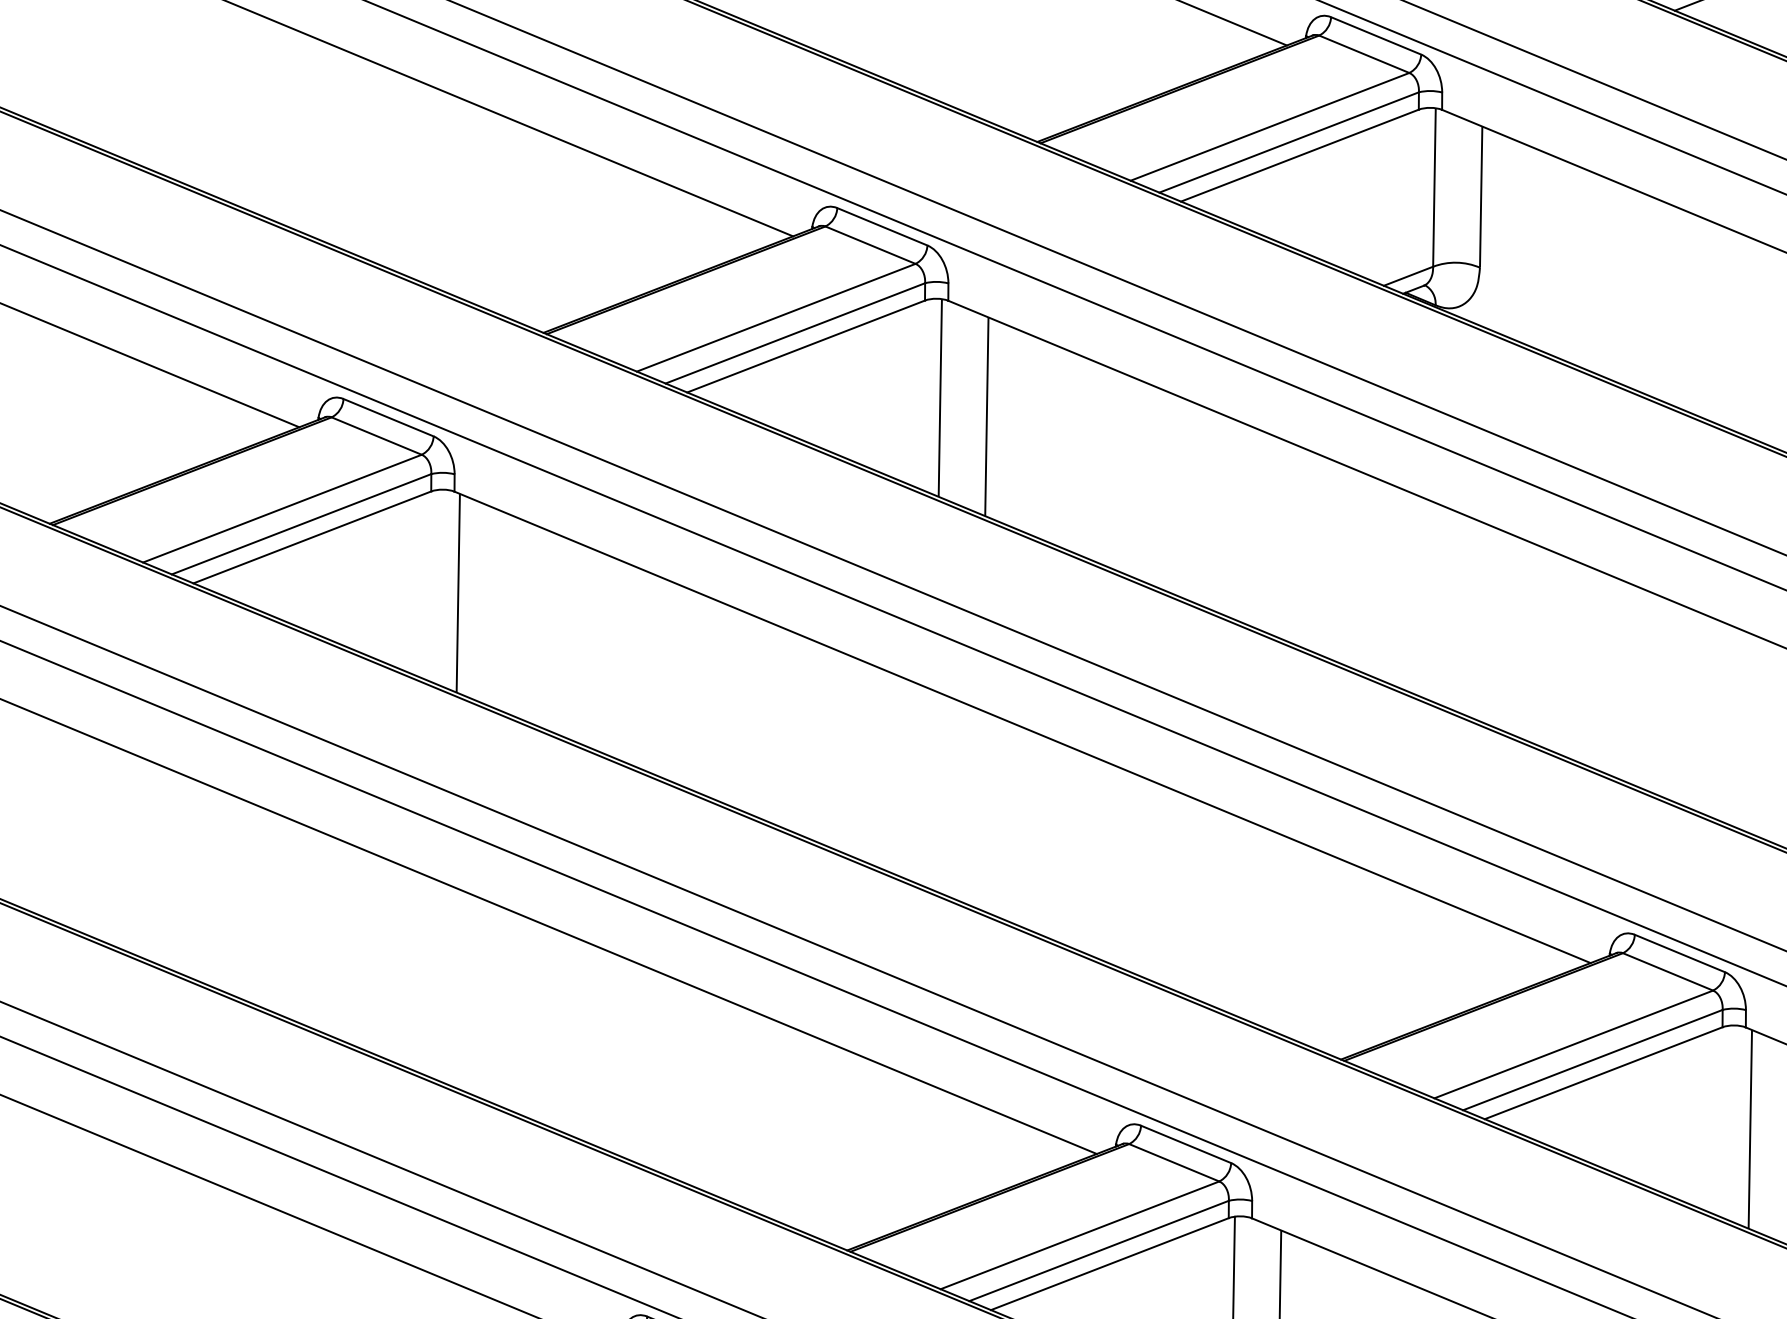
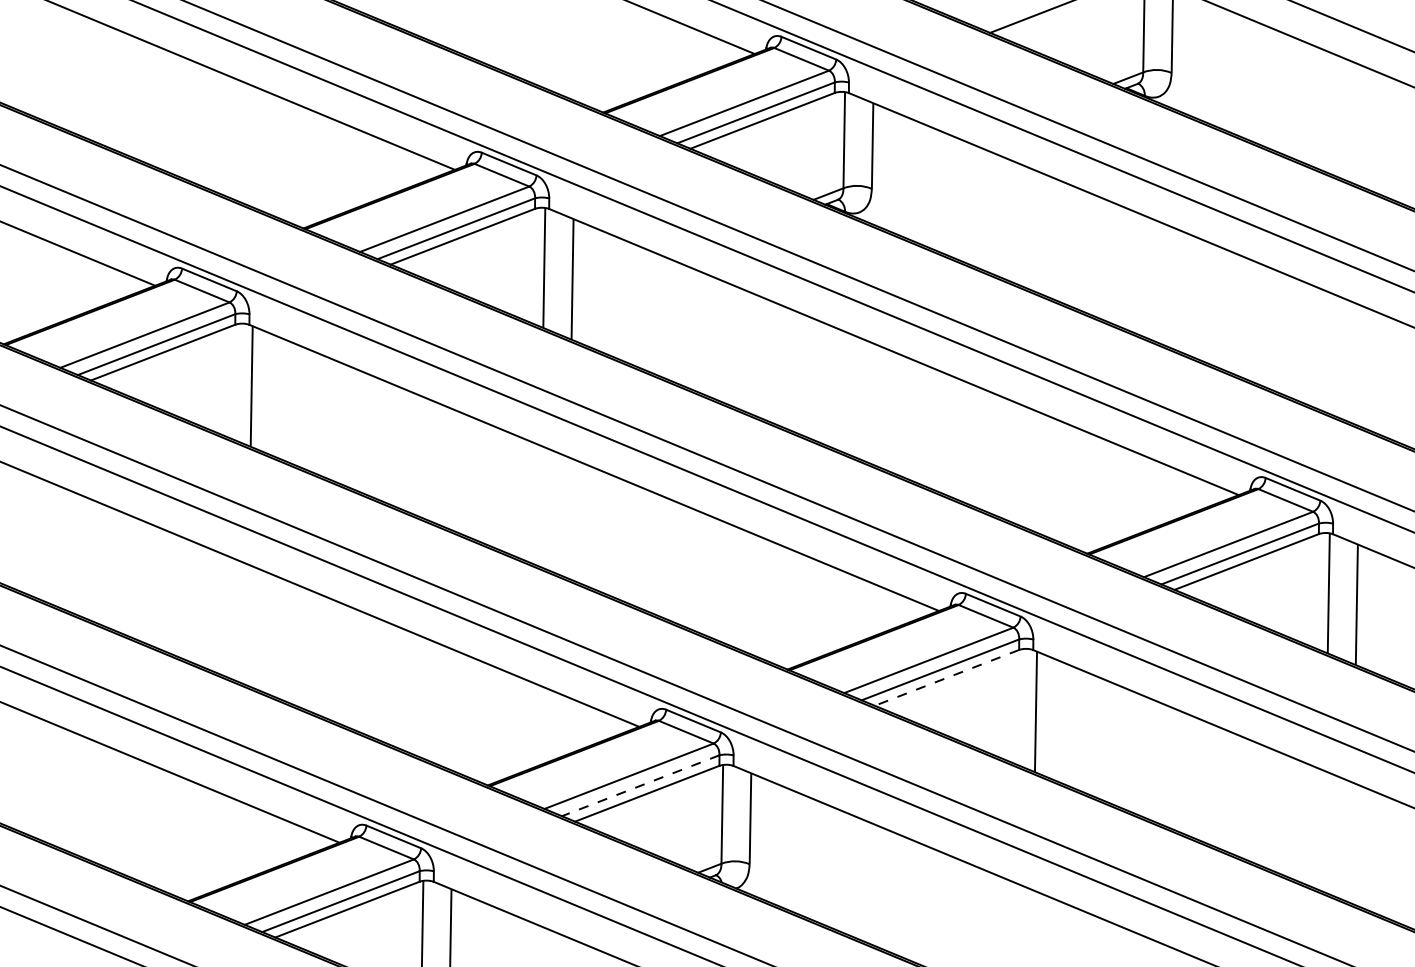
line: (1602, 1074) -> (946, 678), solid -> dashed
line: (1098, 1250) -> (640, 785), solid -> dashed

